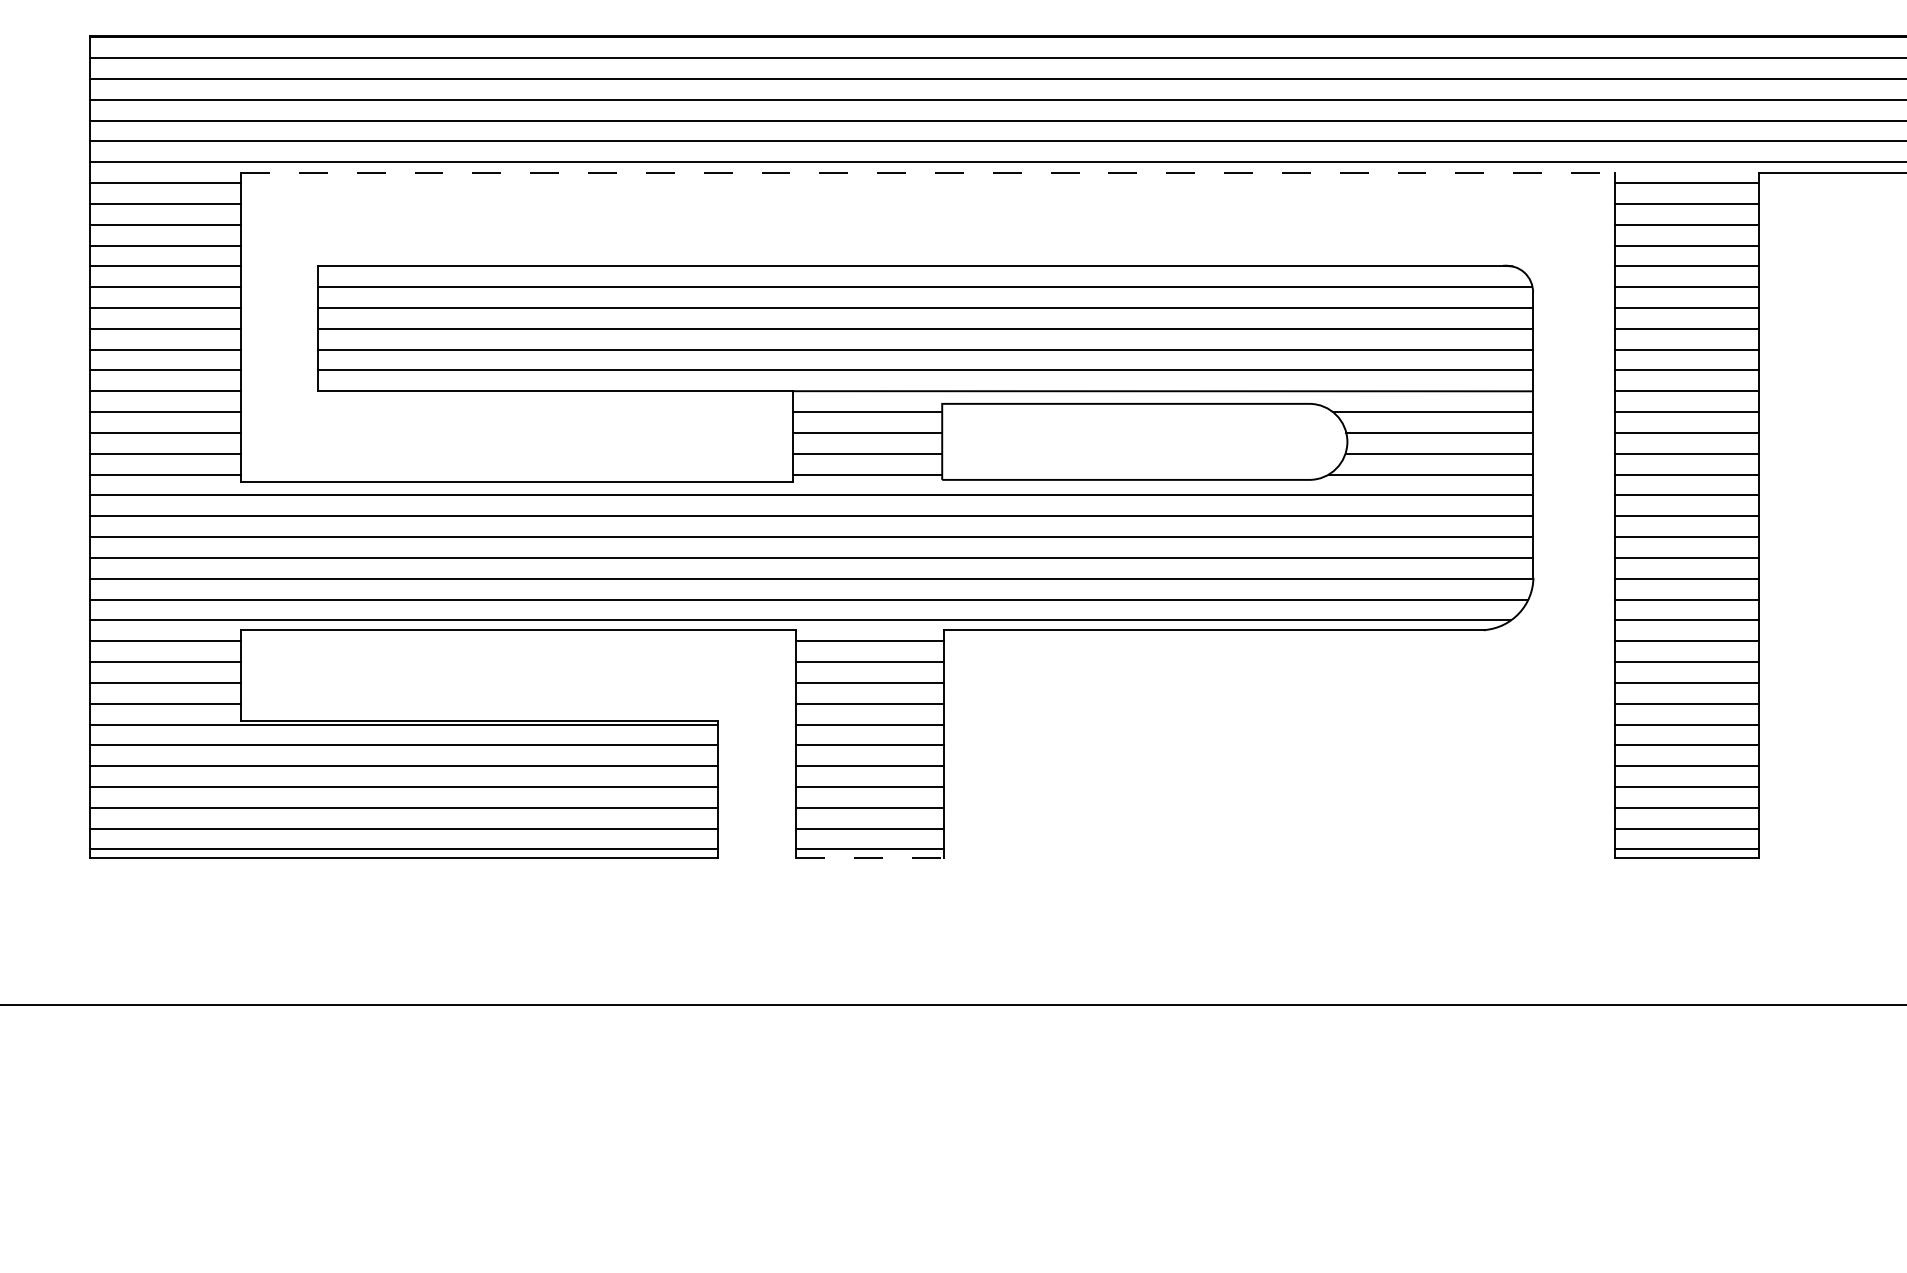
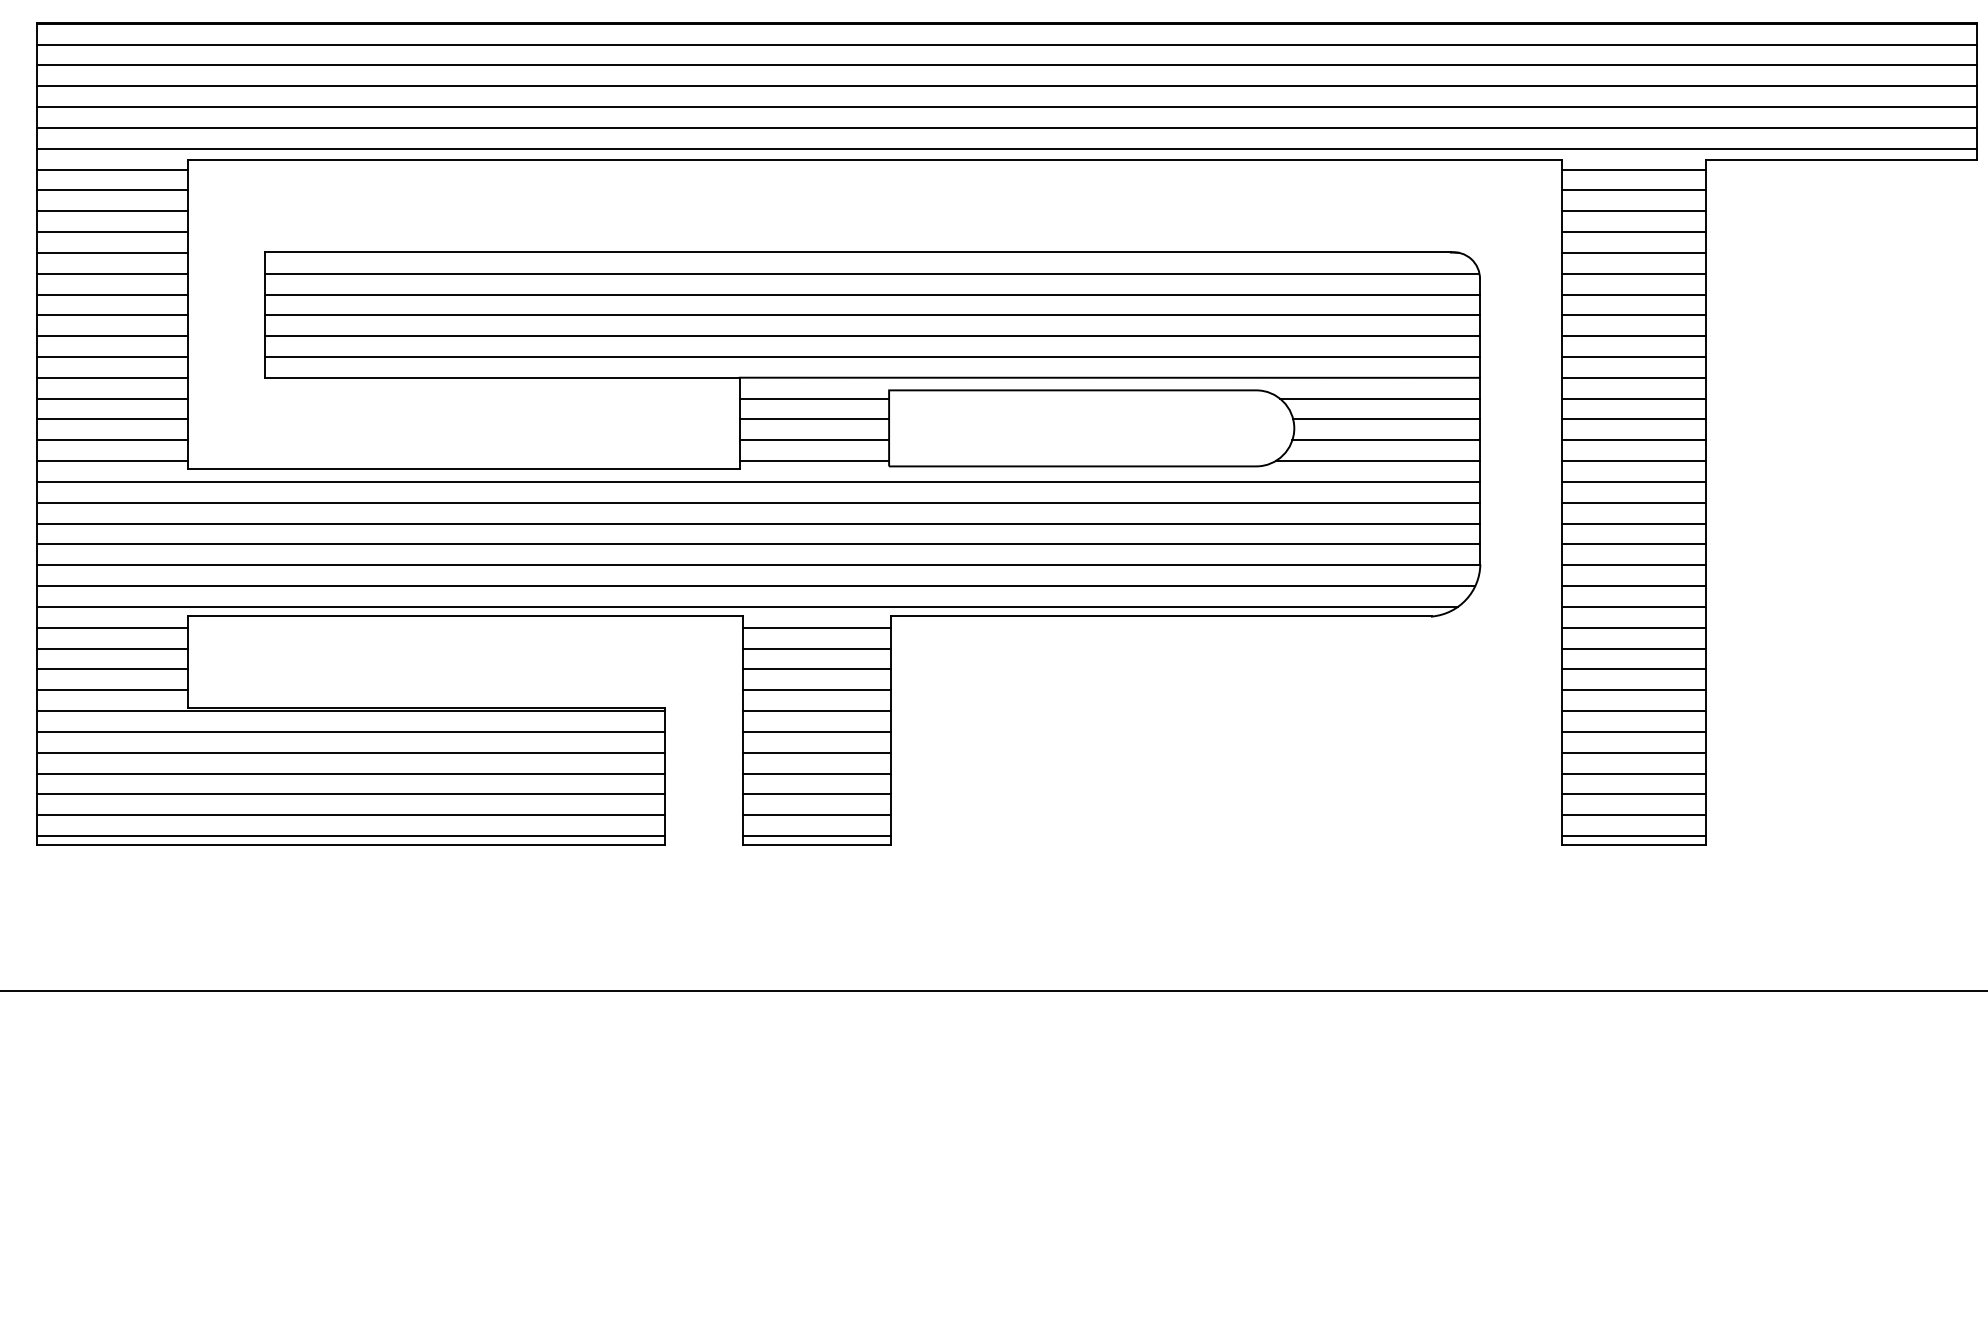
line: (928, 172) -> (875, 159), dashed -> solid
line: (870, 857) -> (817, 844), dashed -> solid

